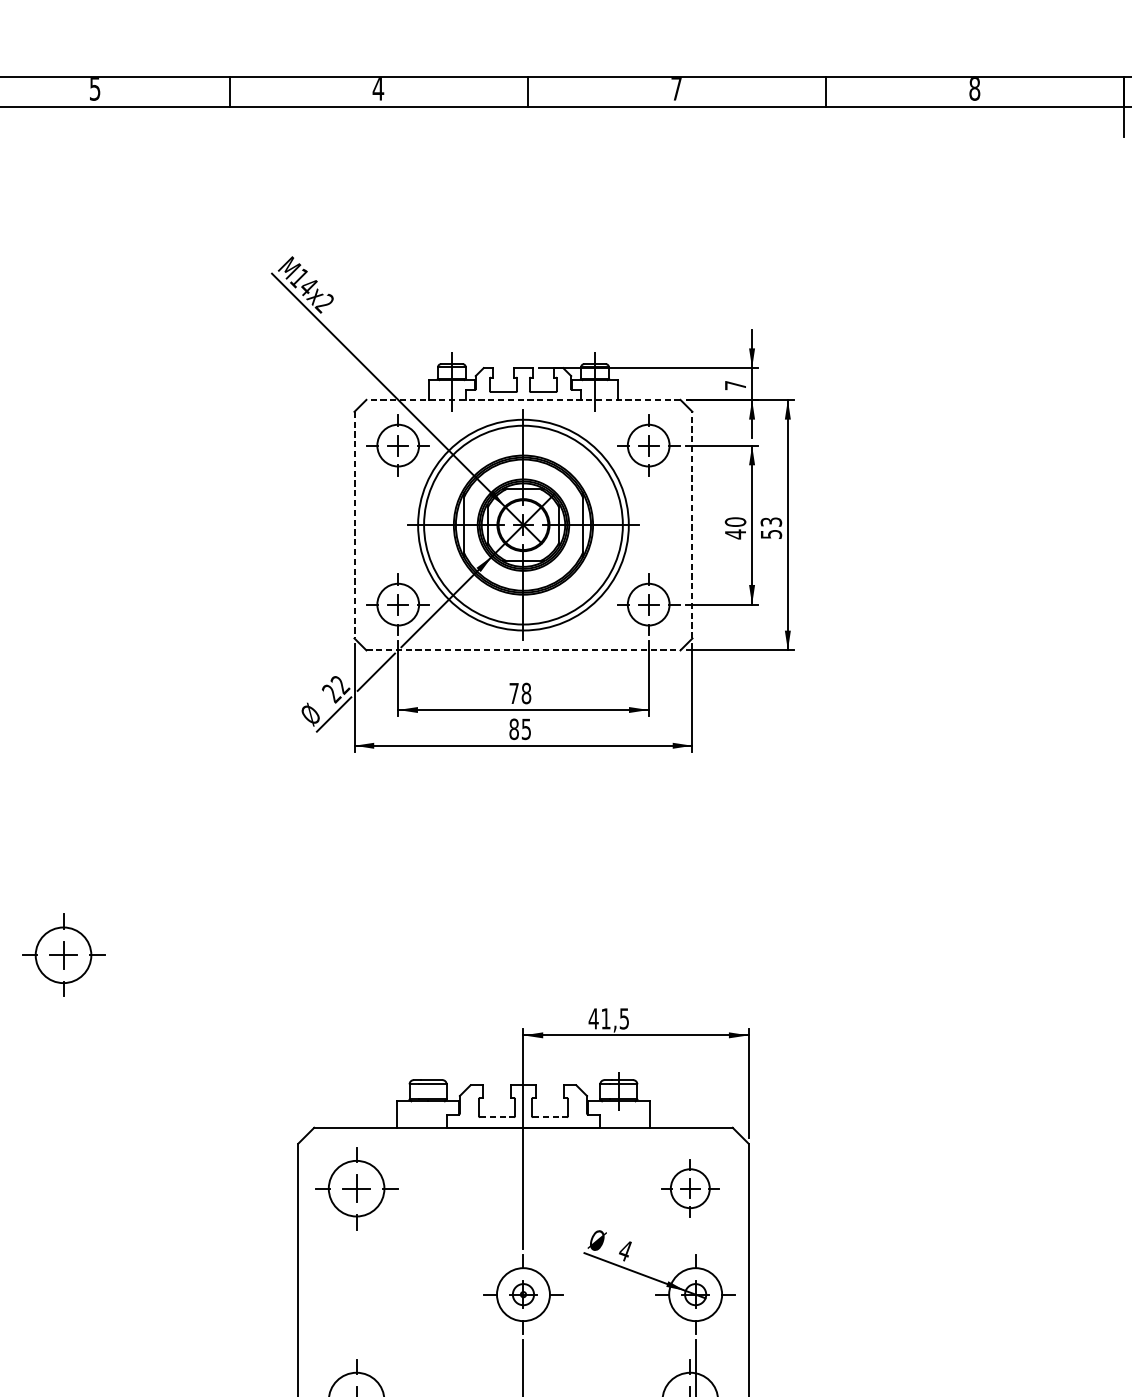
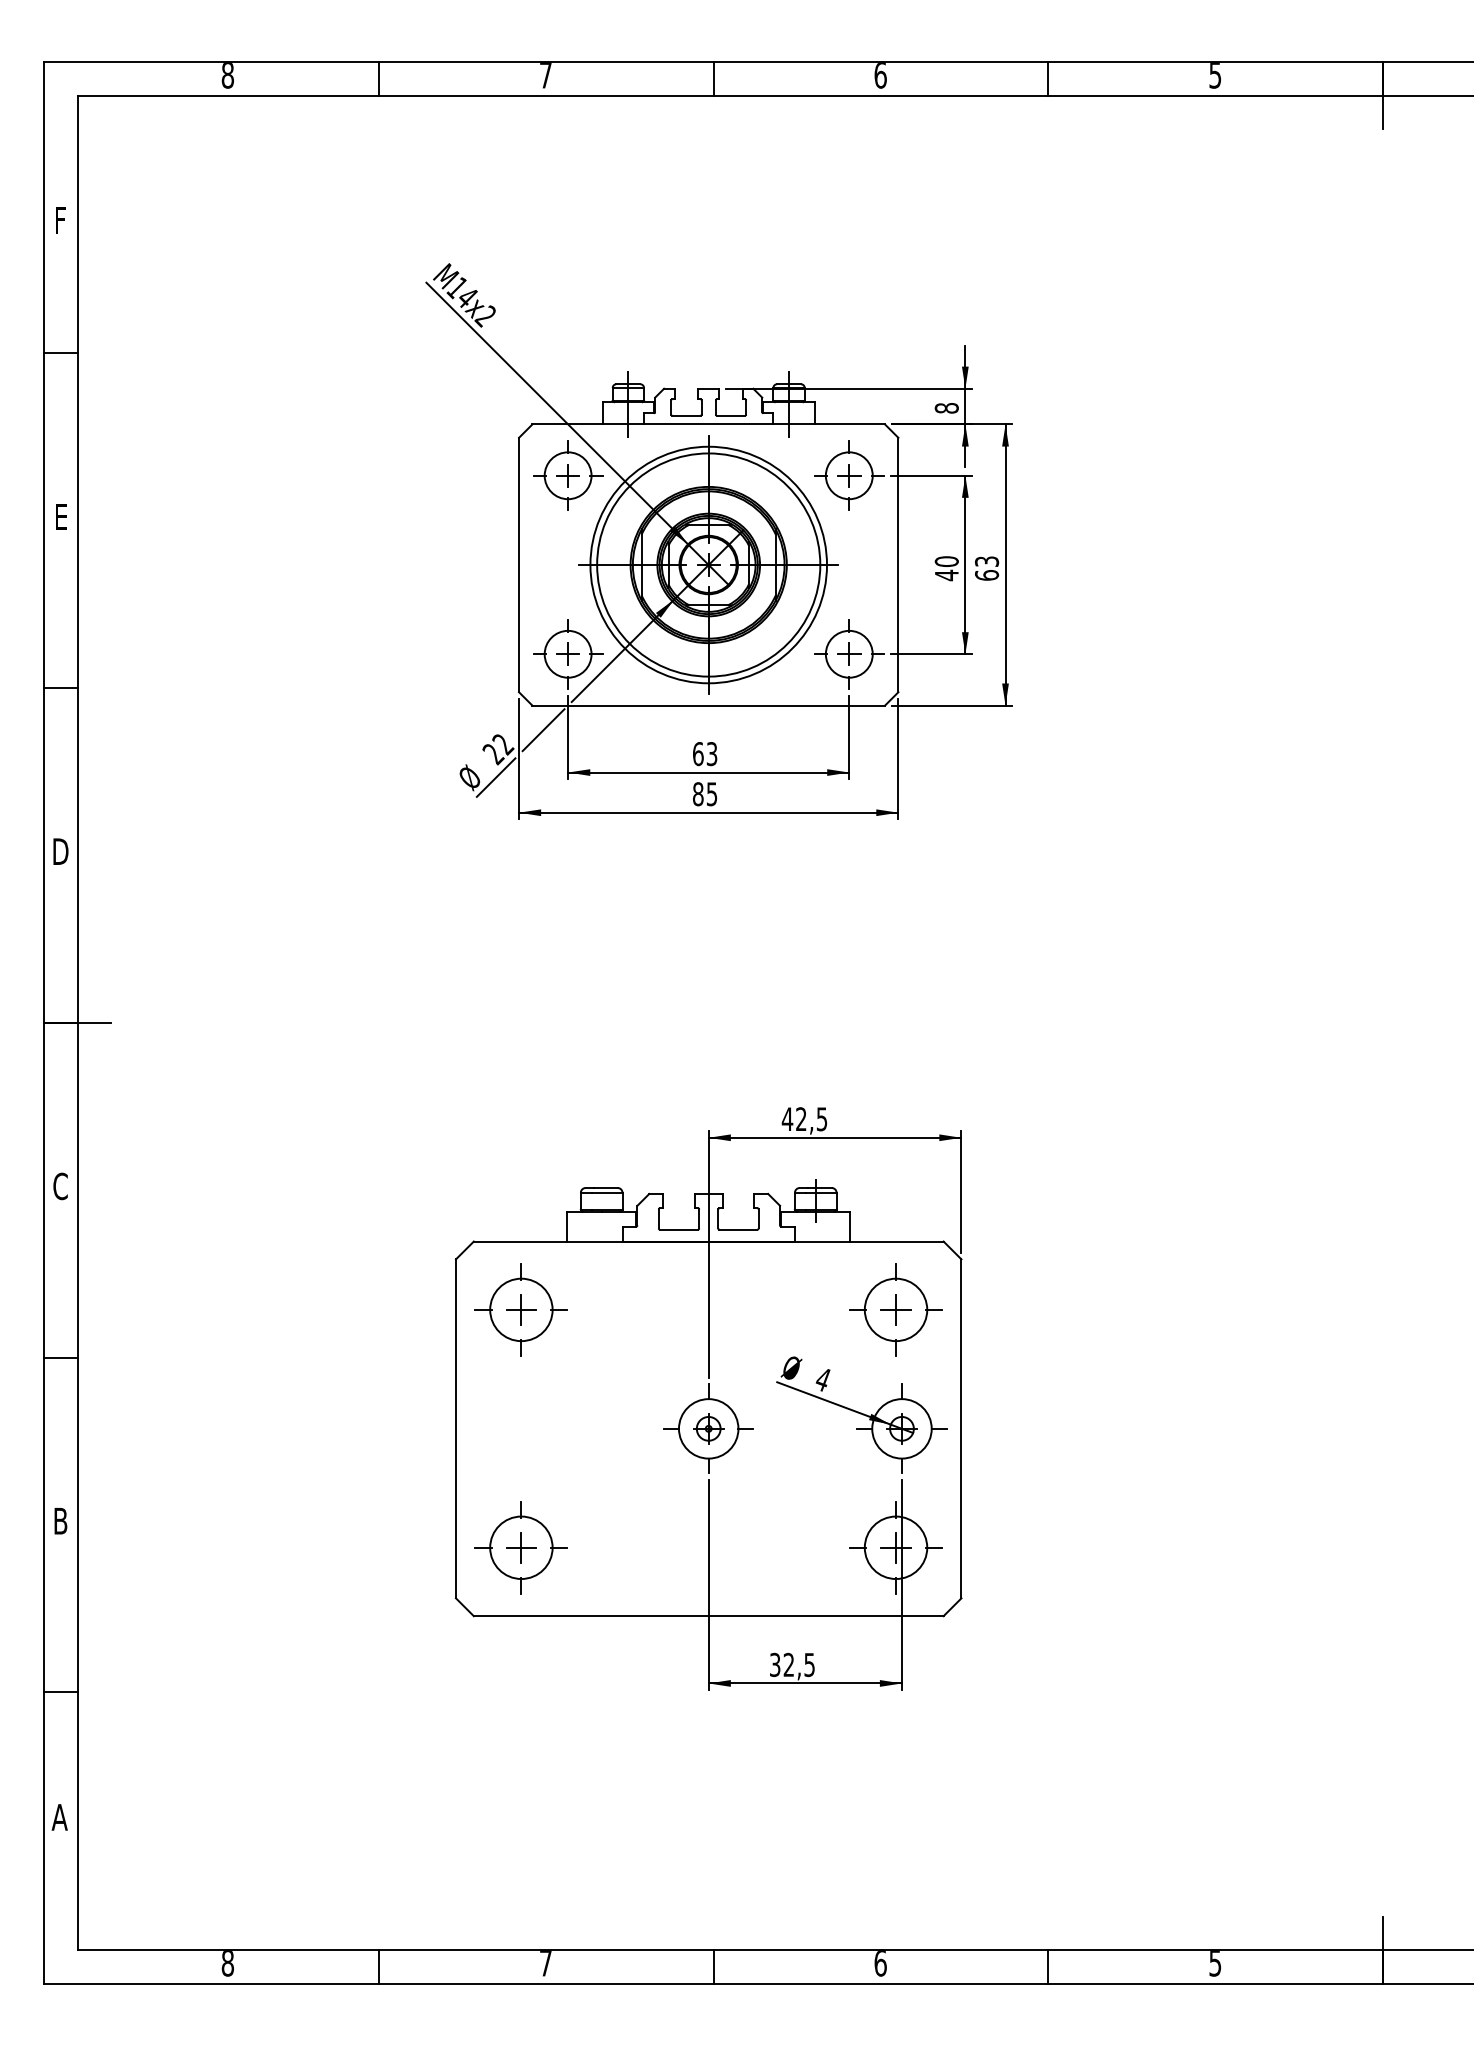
text: (94, 89) -> (227, 75), 5 -> 8
text: (378, 89) -> (545, 75), 4 -> 7
text: (676, 89) -> (880, 75), 7 -> 6
text: (974, 89) -> (1215, 75), 8 -> 5
text: (735, 385) -> (946, 408), 7 -> 8
line: (523, 399) -> (708, 424), dashed -> solid
line: (692, 524) -> (898, 564), dashed -> solid
line: (354, 525) -> (519, 565), dashed -> solid
text: (771, 534) -> (987, 575), 53 -> 63
line: (524, 650) -> (709, 705), dashed -> solid
text: (520, 693) -> (705, 754), 78 -> 63
part: (62, 954) -> (191, 1047), removed
text: (606, 1018) -> (801, 1118), 41,5 -> 42,5
line: (497, 1117) -> (679, 1229), dashed -> solid
line: (550, 1117) -> (738, 1229), dashed -> solid
part: (689, 1188) -> (895, 1309), size x1.43

